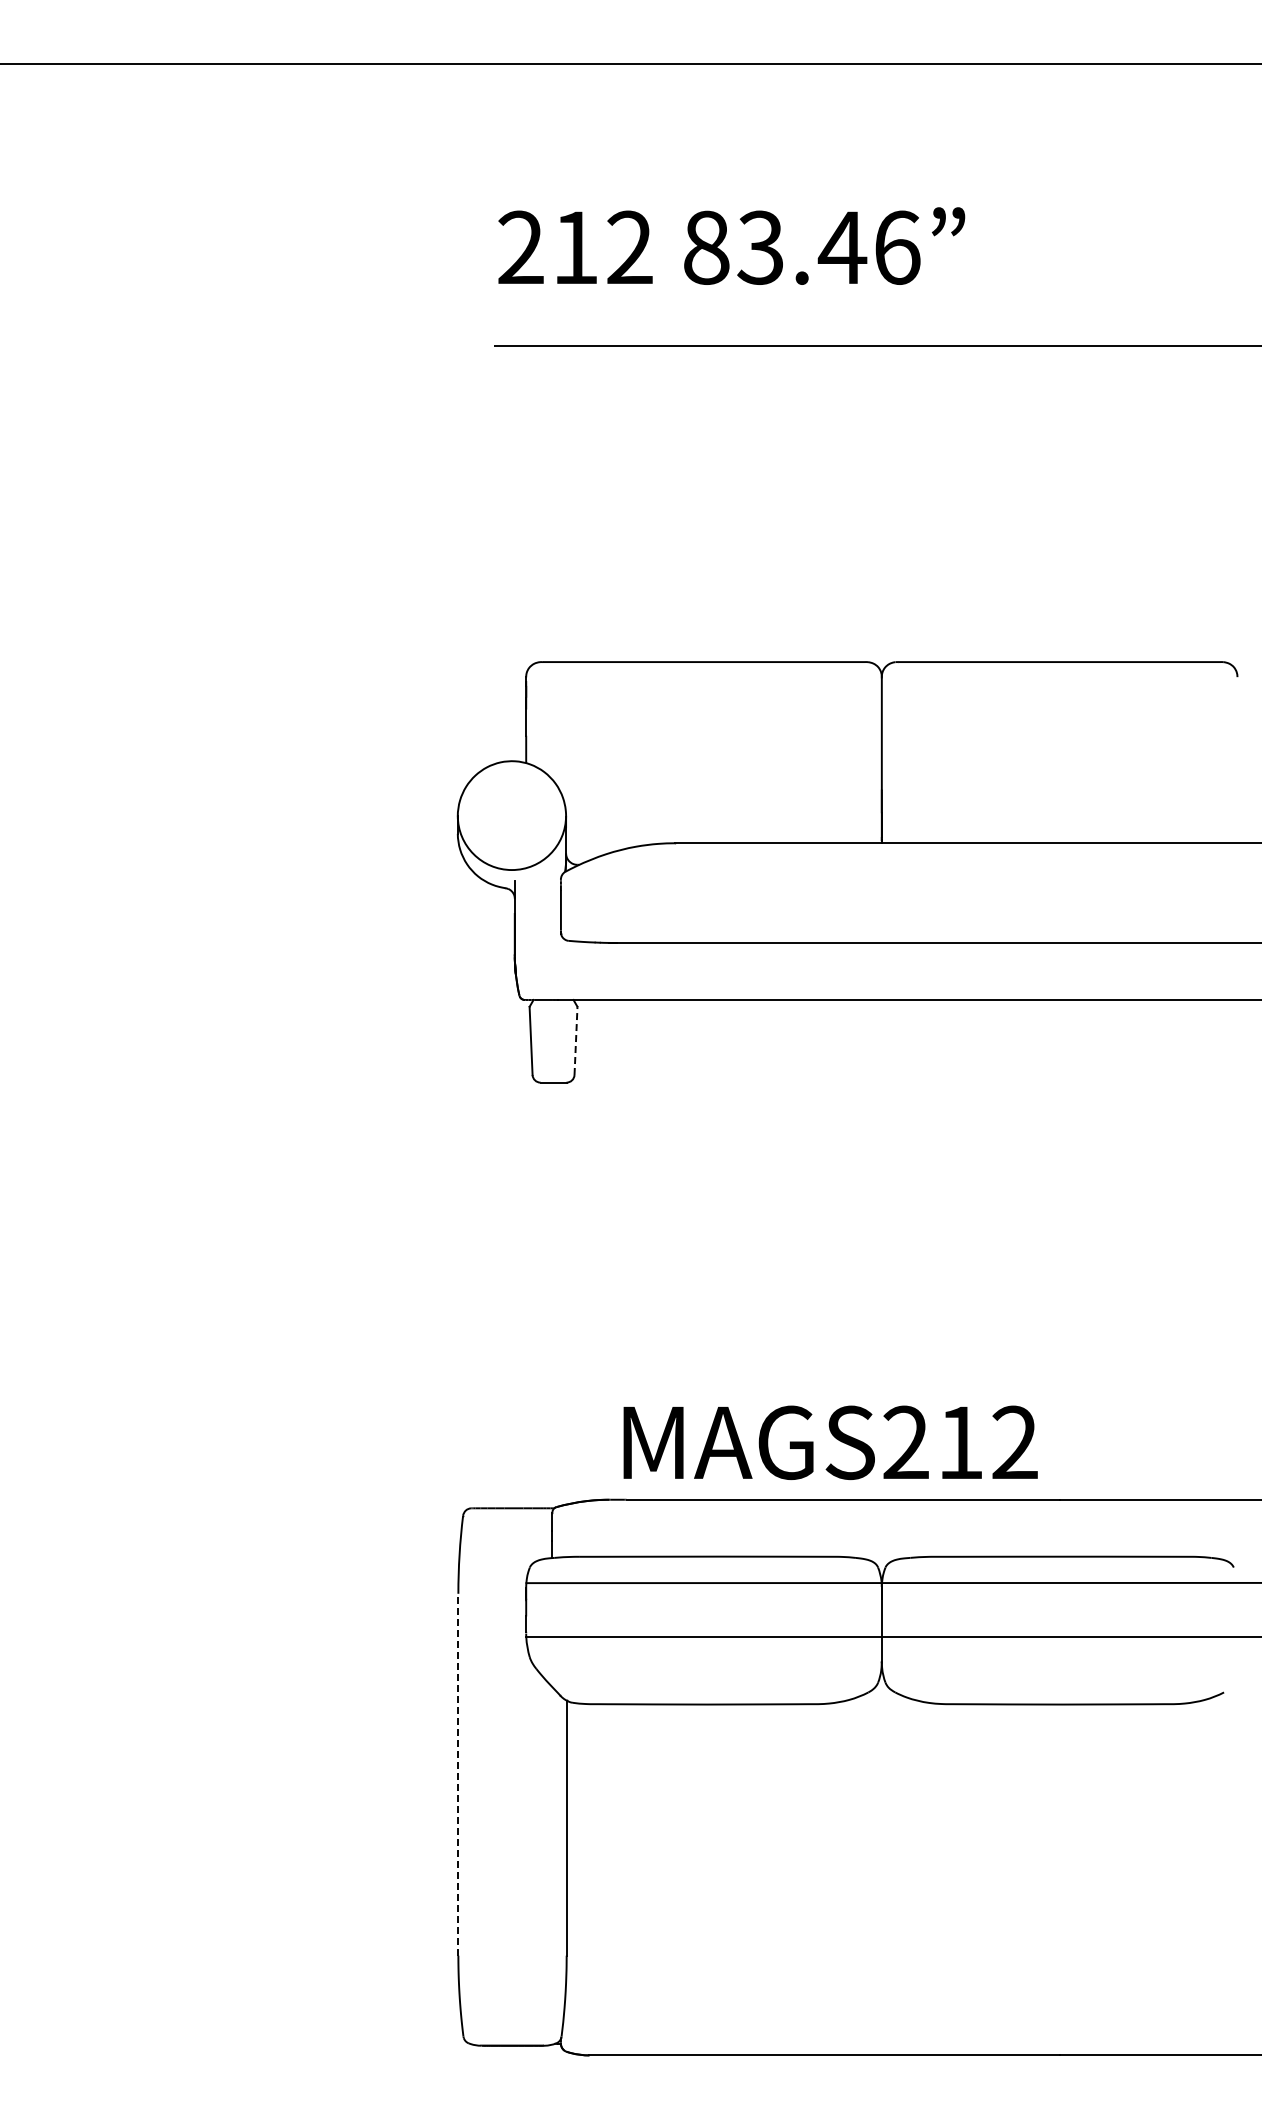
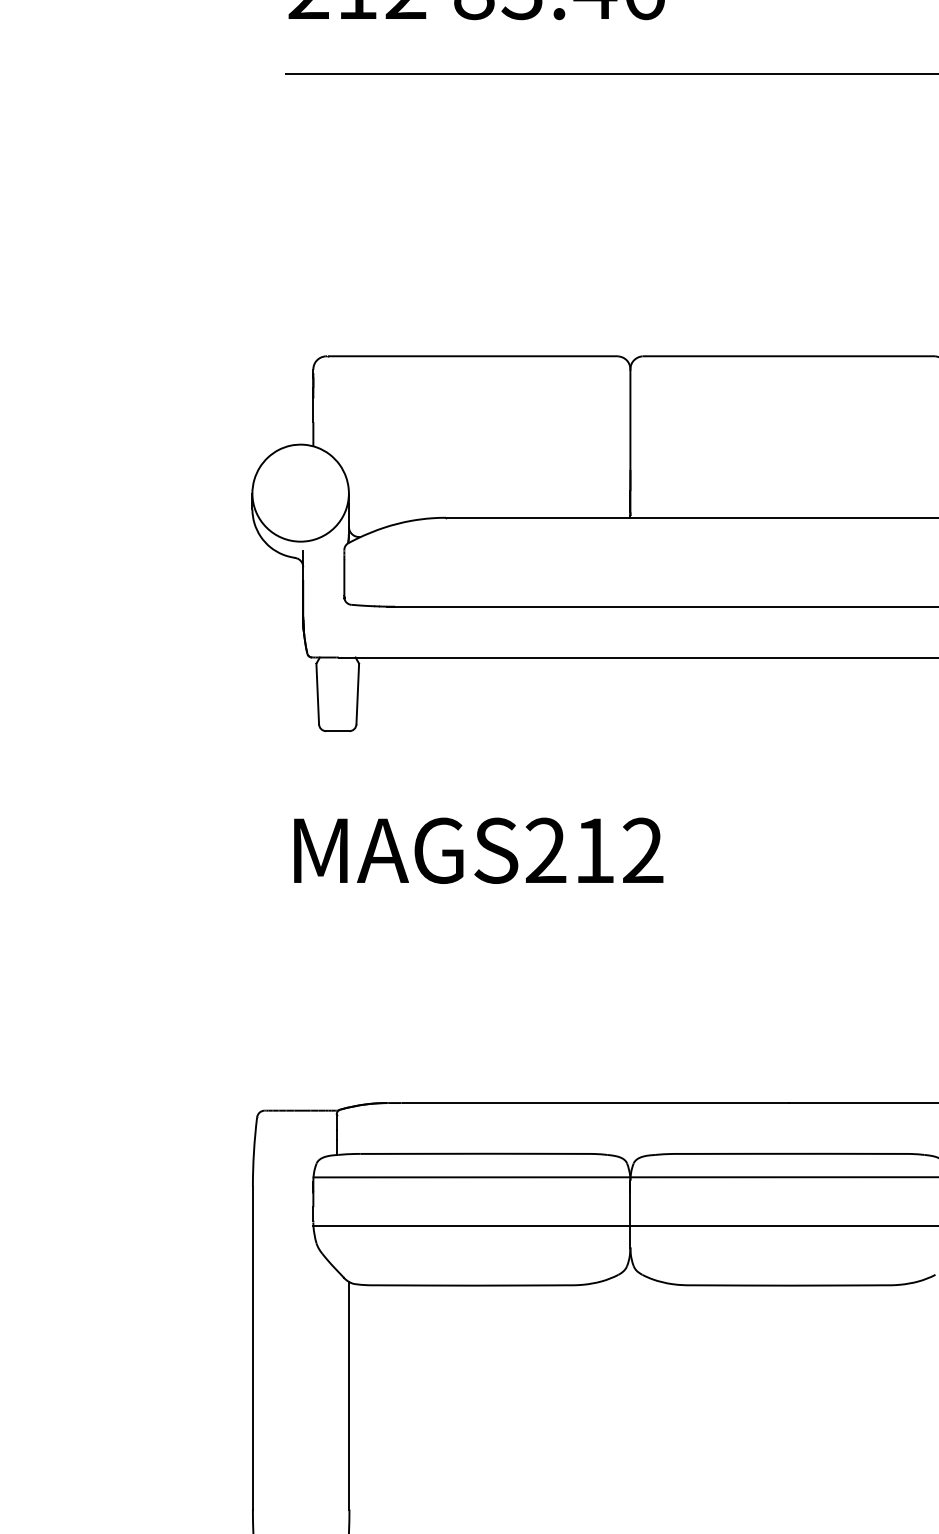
line: (576, 1041) -> (358, 694), dashed -> solid
text: (830, 1442) -> (478, 850), moved
line: (458, 1774) -> (253, 1347), dashed -> solid

